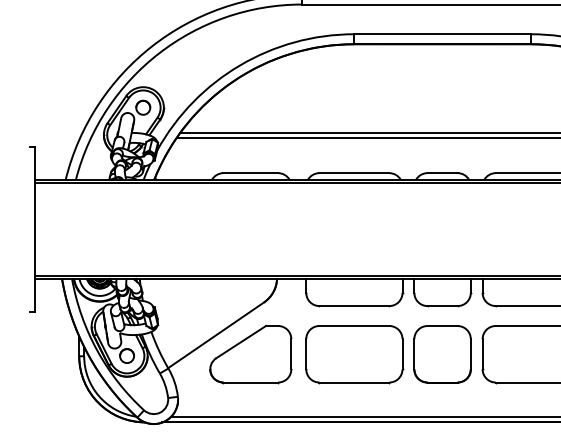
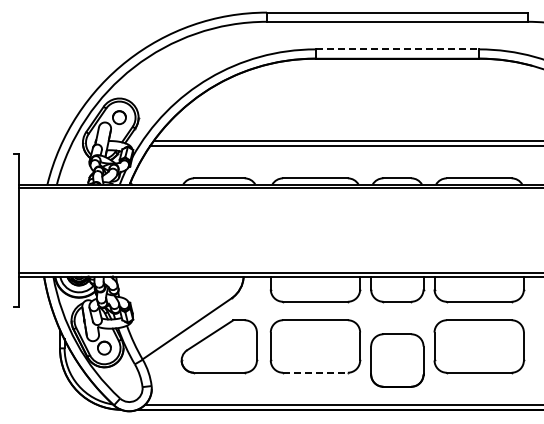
line: (442, 34) -> (397, 49), solid -> dashed
part: (442, 354) -> (397, 360), moved
line: (354, 382) -> (315, 372), solid -> dashed

